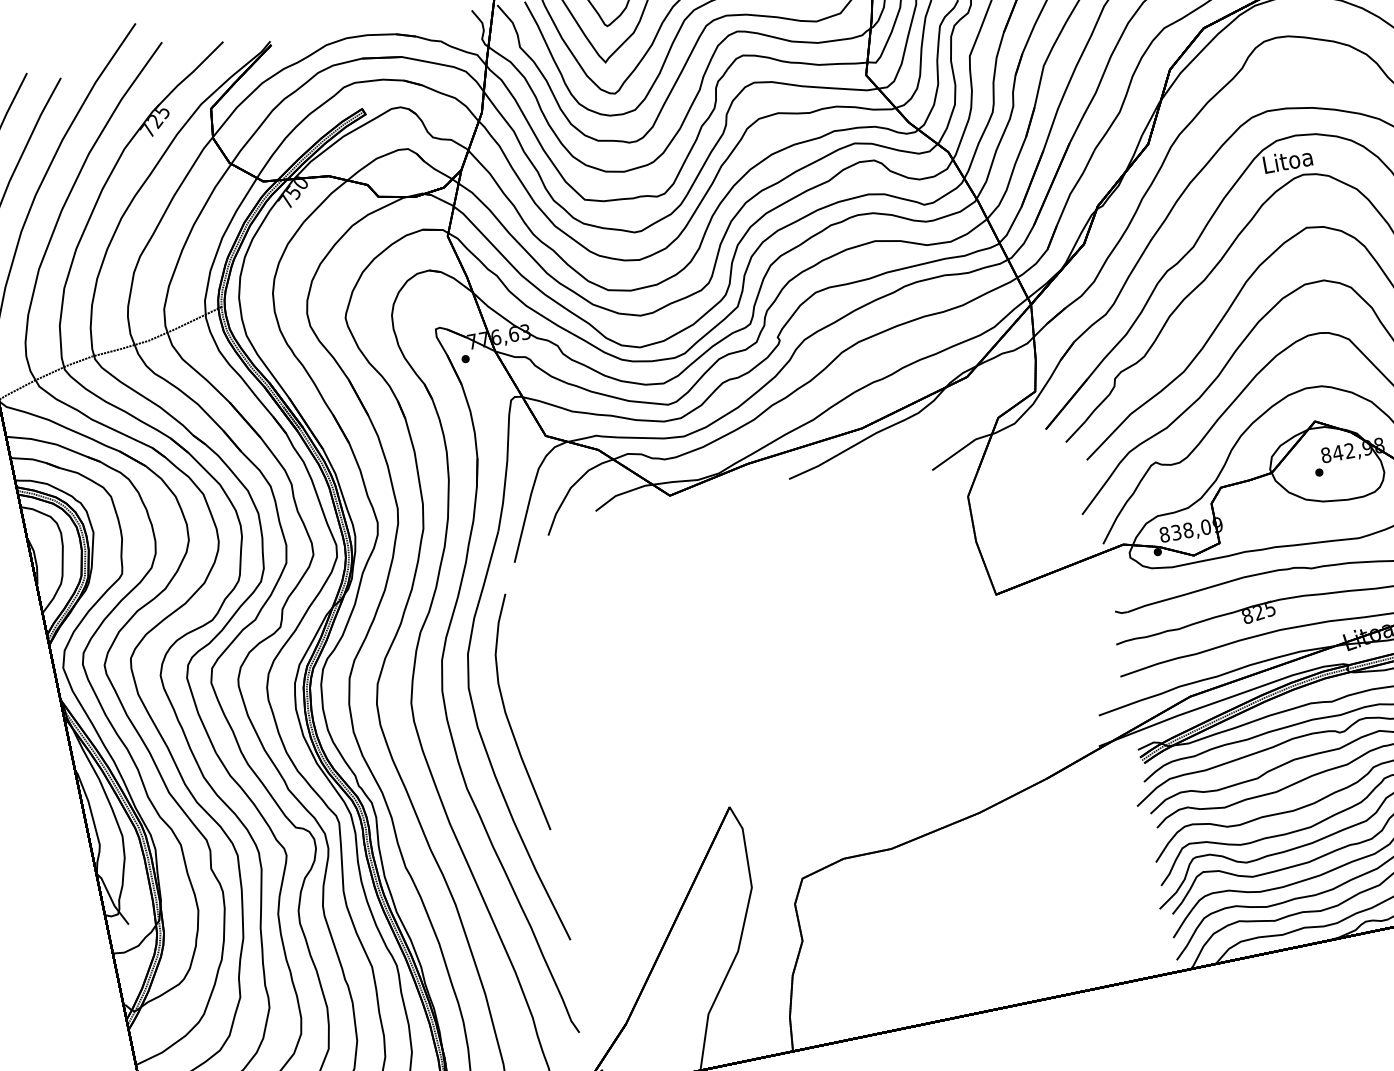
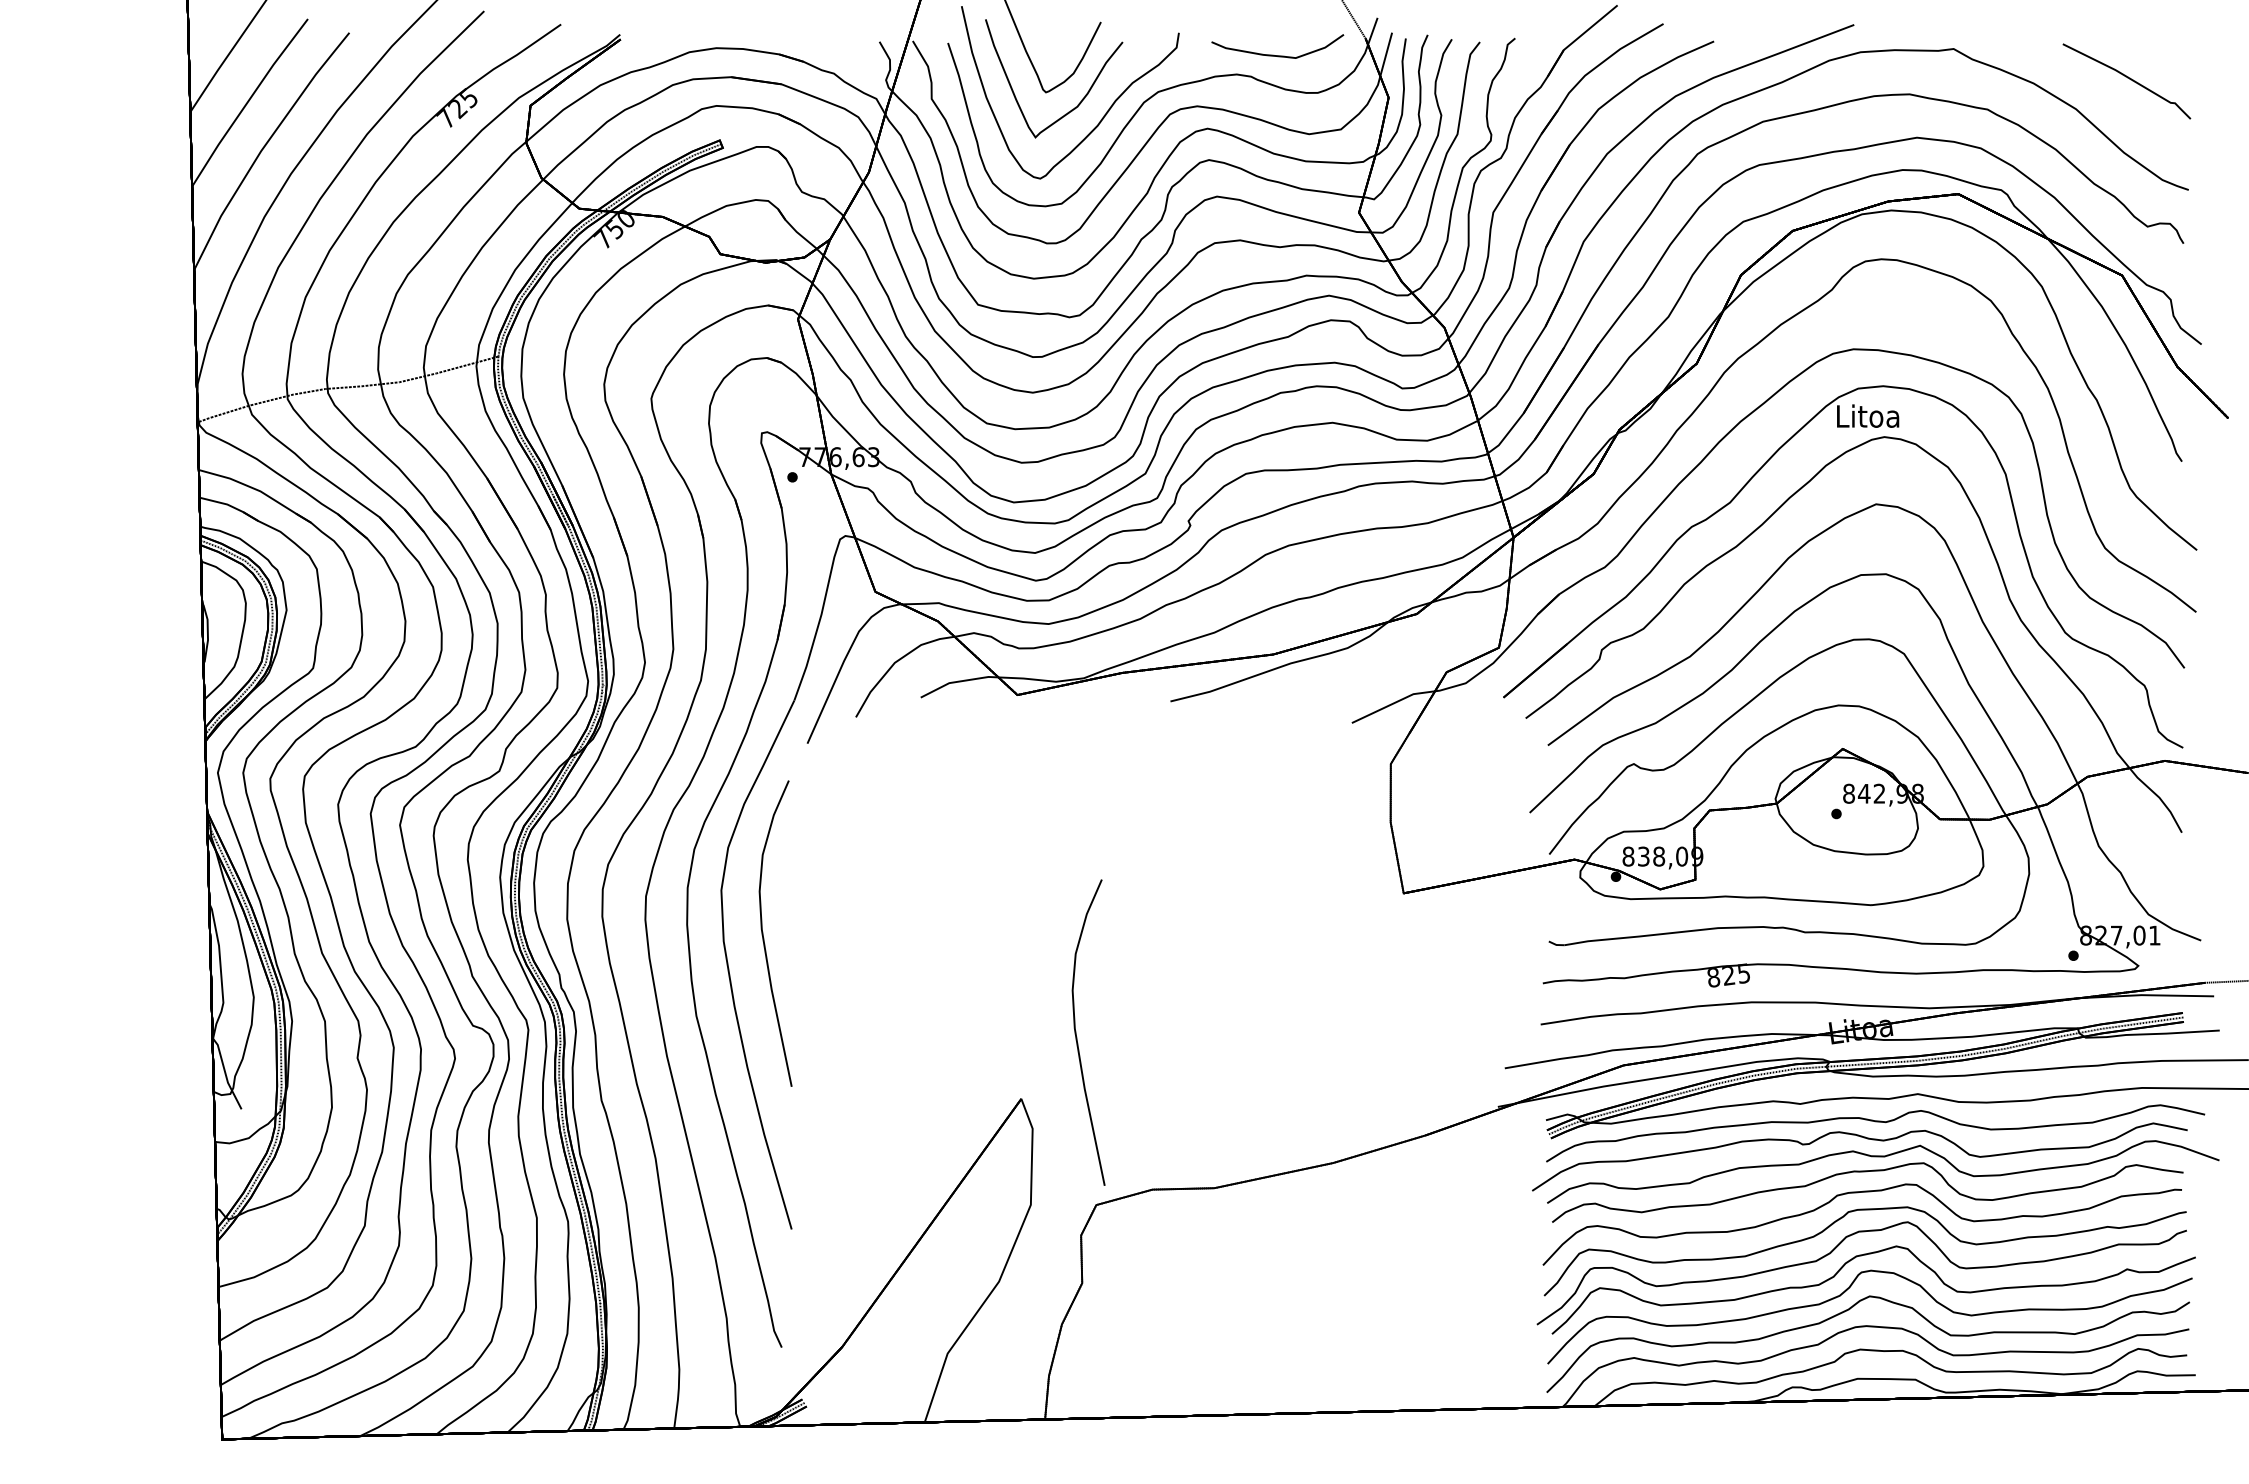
part: (762, 748) -> (1076, 1032), added

